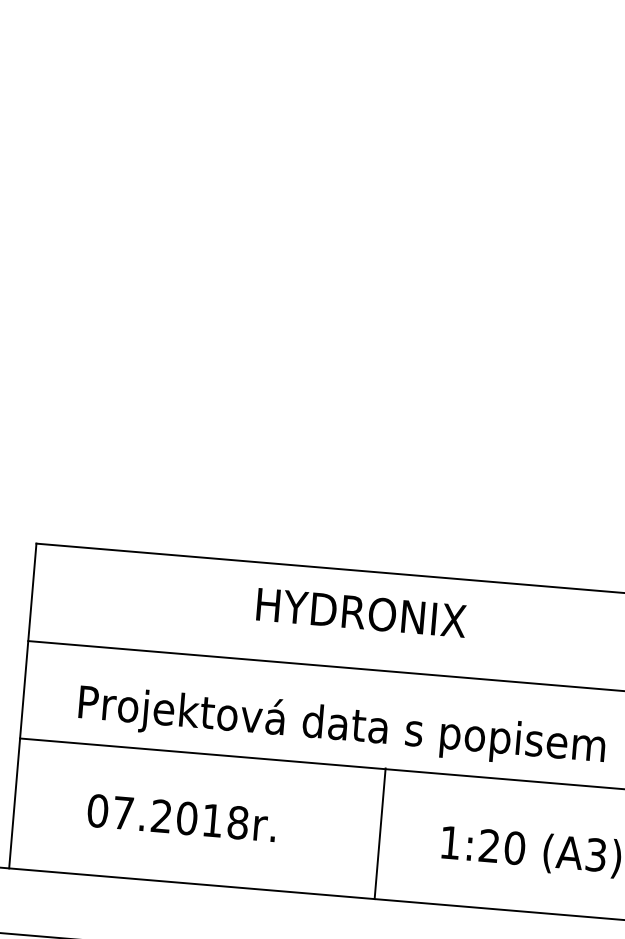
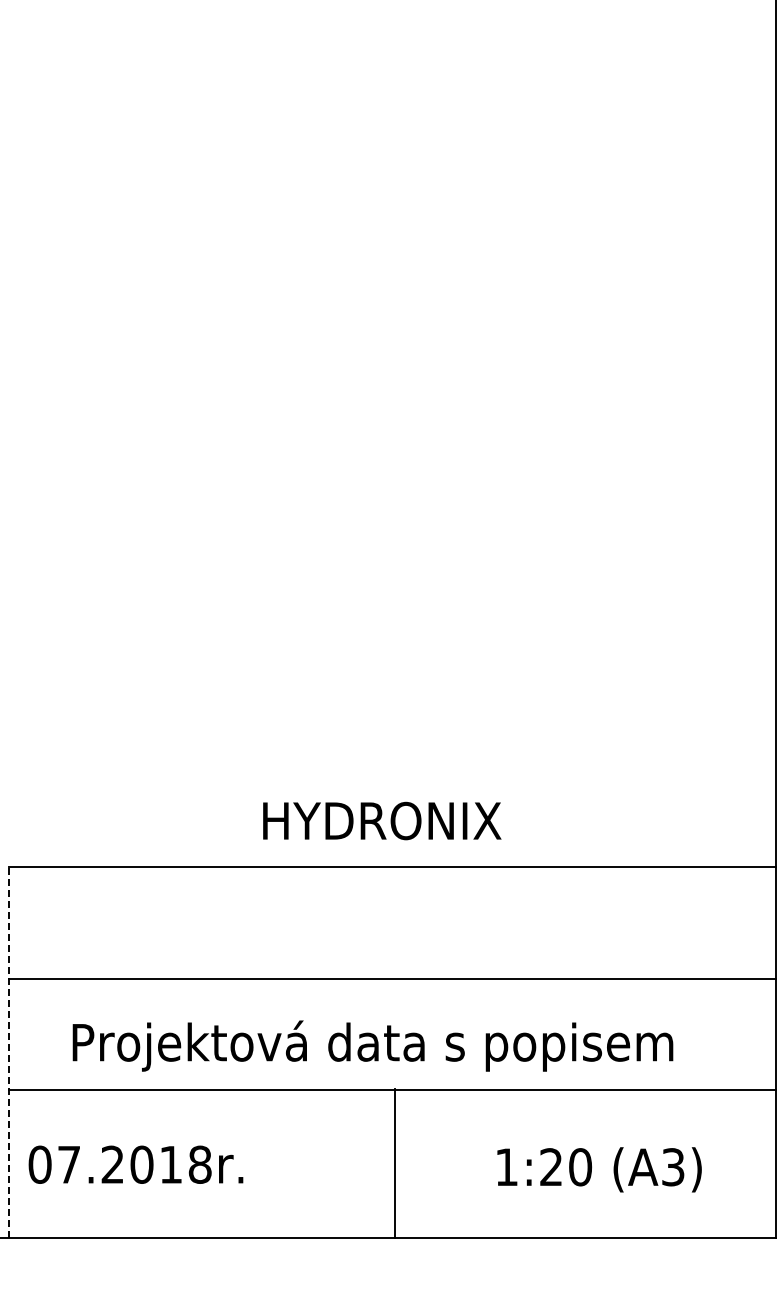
text: (361, 612) -> (382, 820), moved
line: (22, 705) -> (8, 1052), solid -> dashed
text: (181, 817) -> (135, 1164), moved
line: (380, 833) -> (395, 1163), moved

